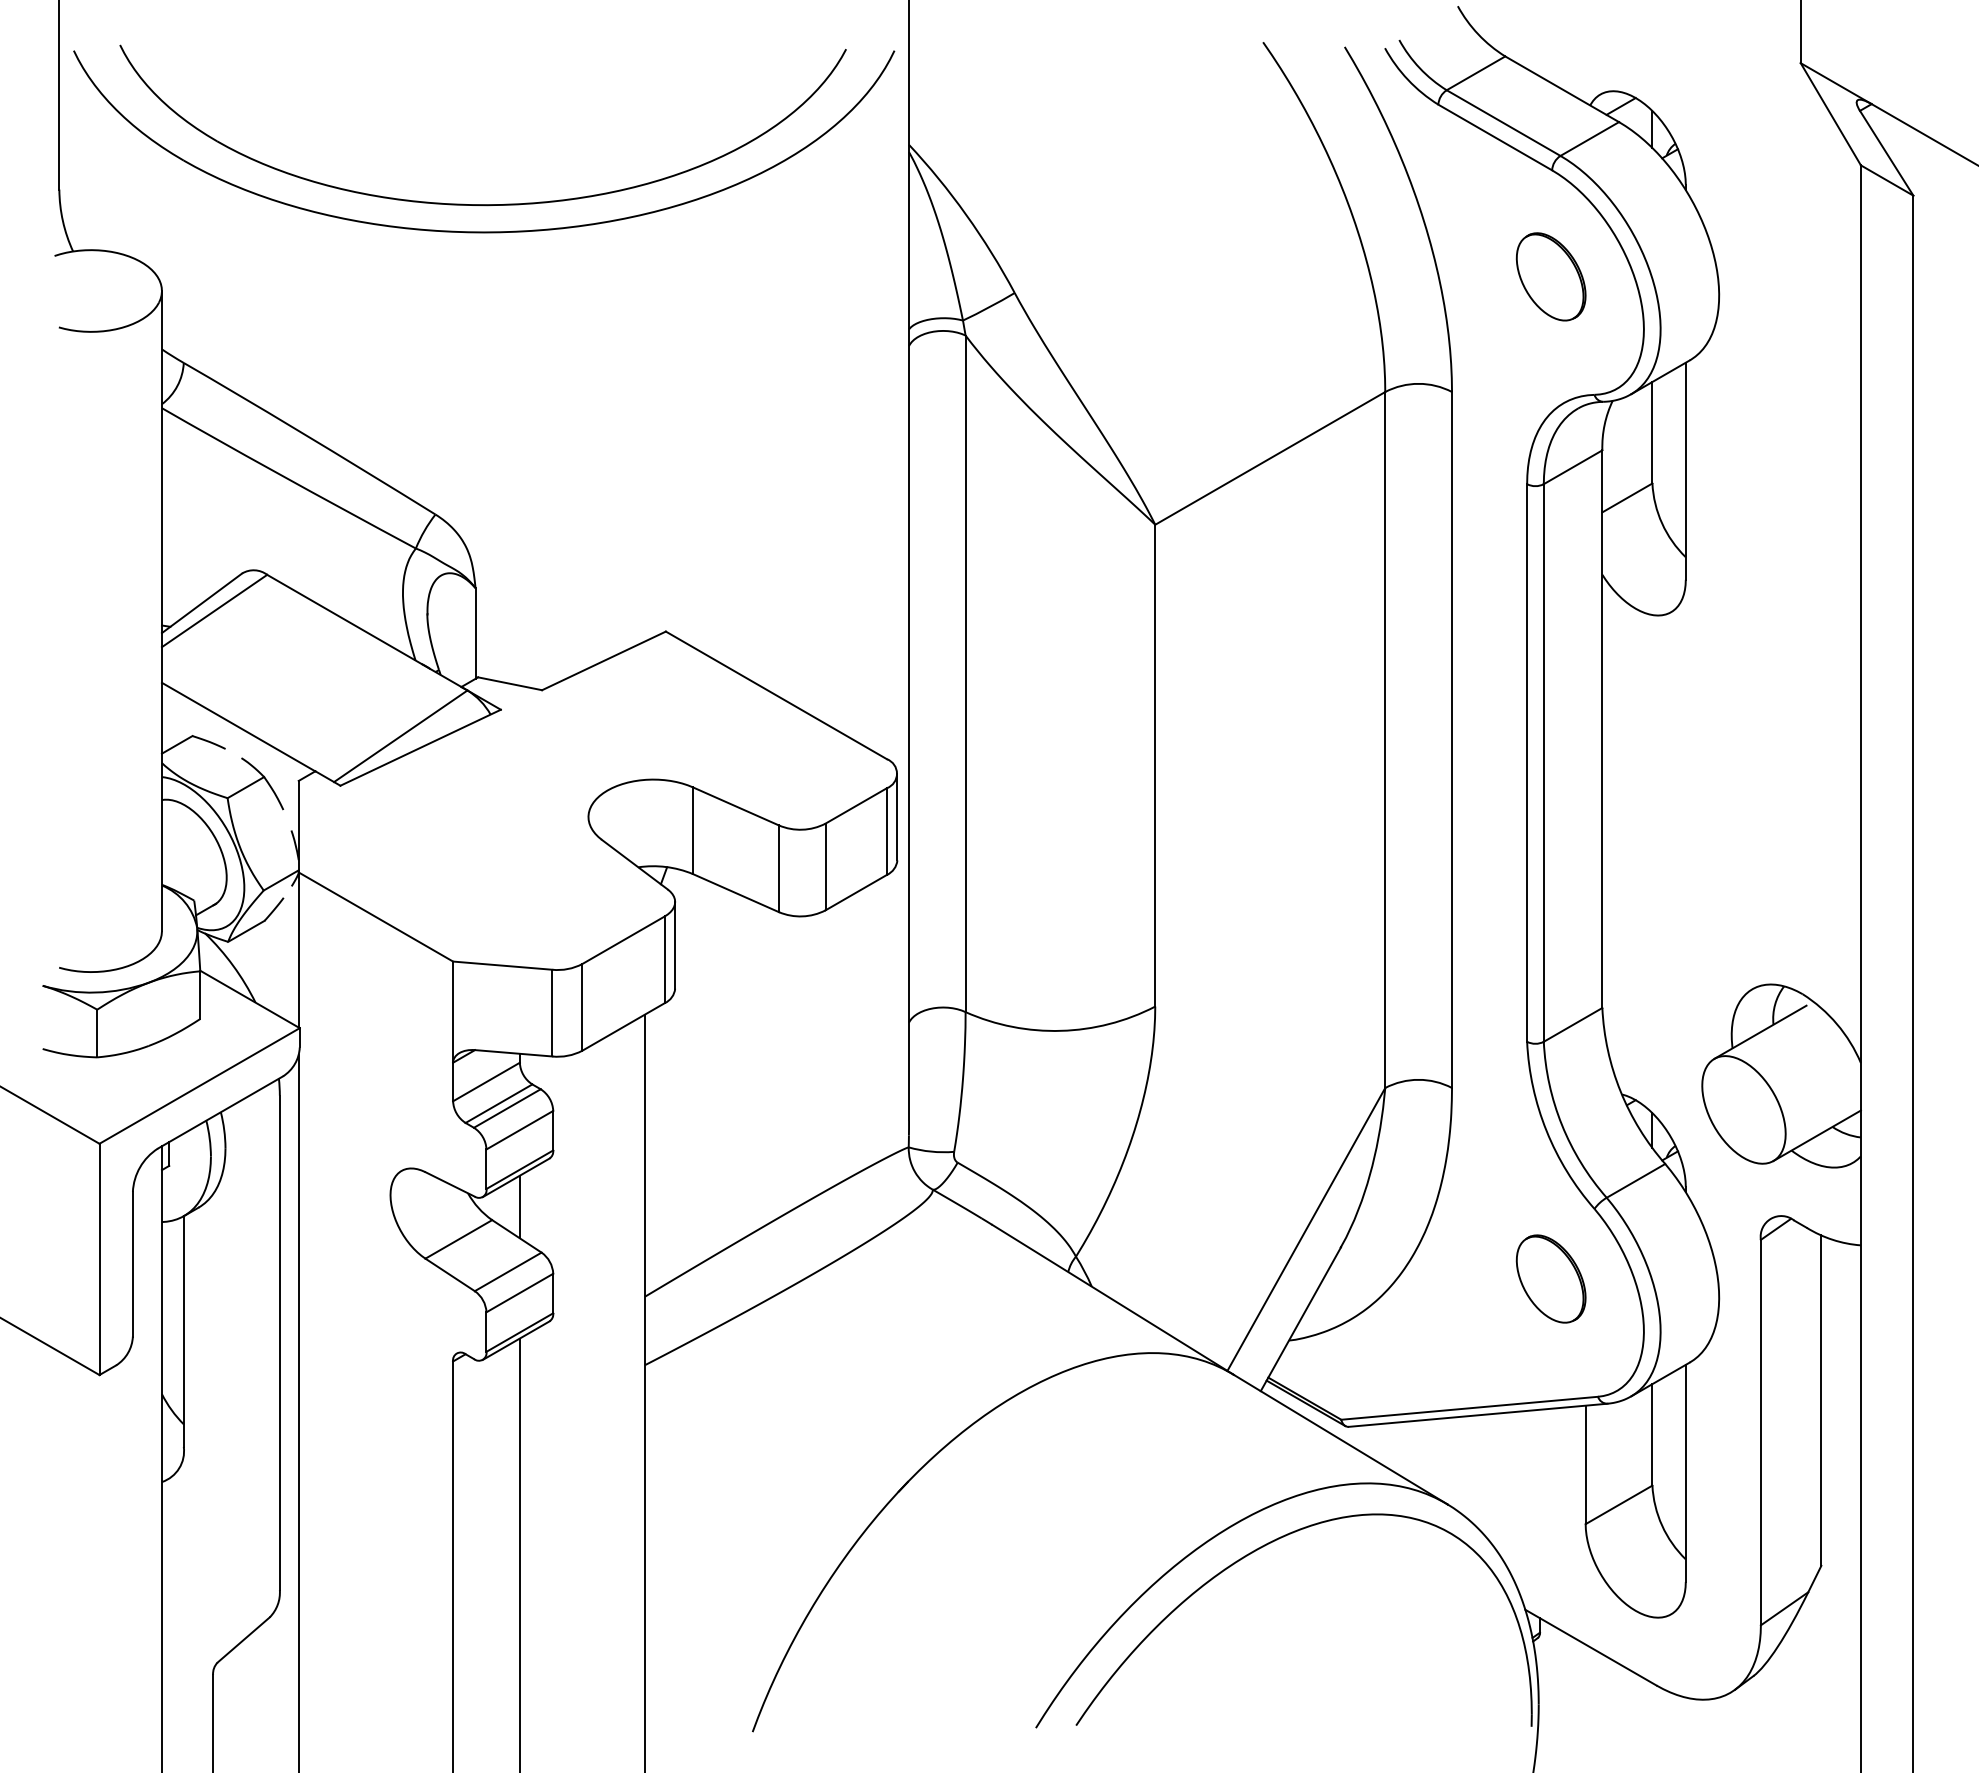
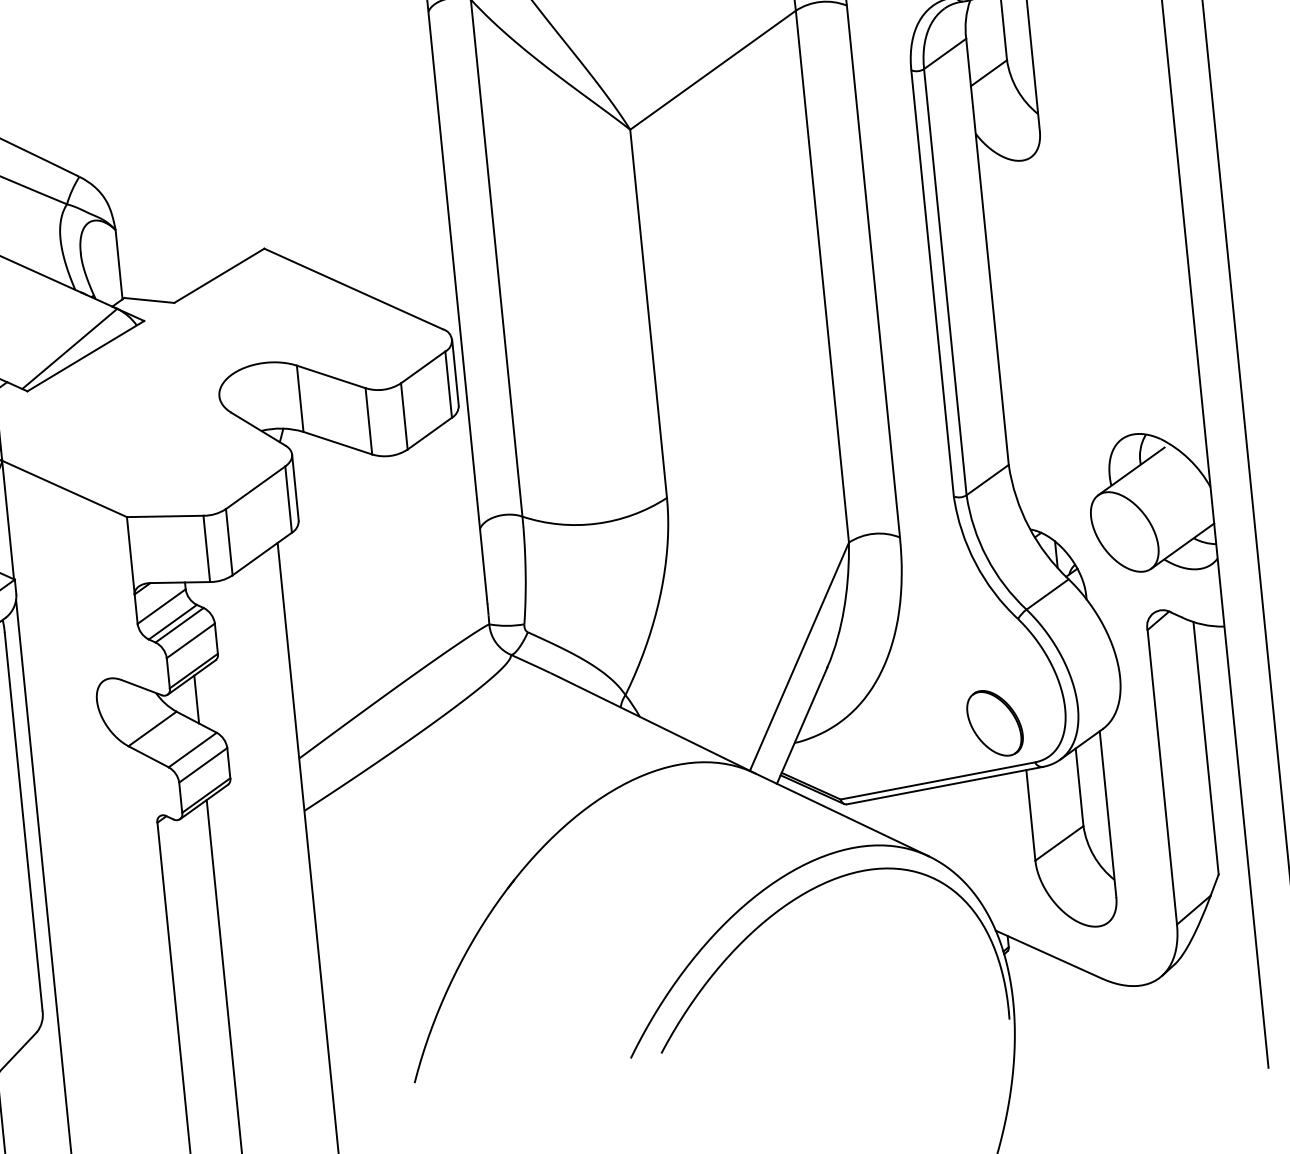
part: (1550, 1278) -> (994, 722), moved

